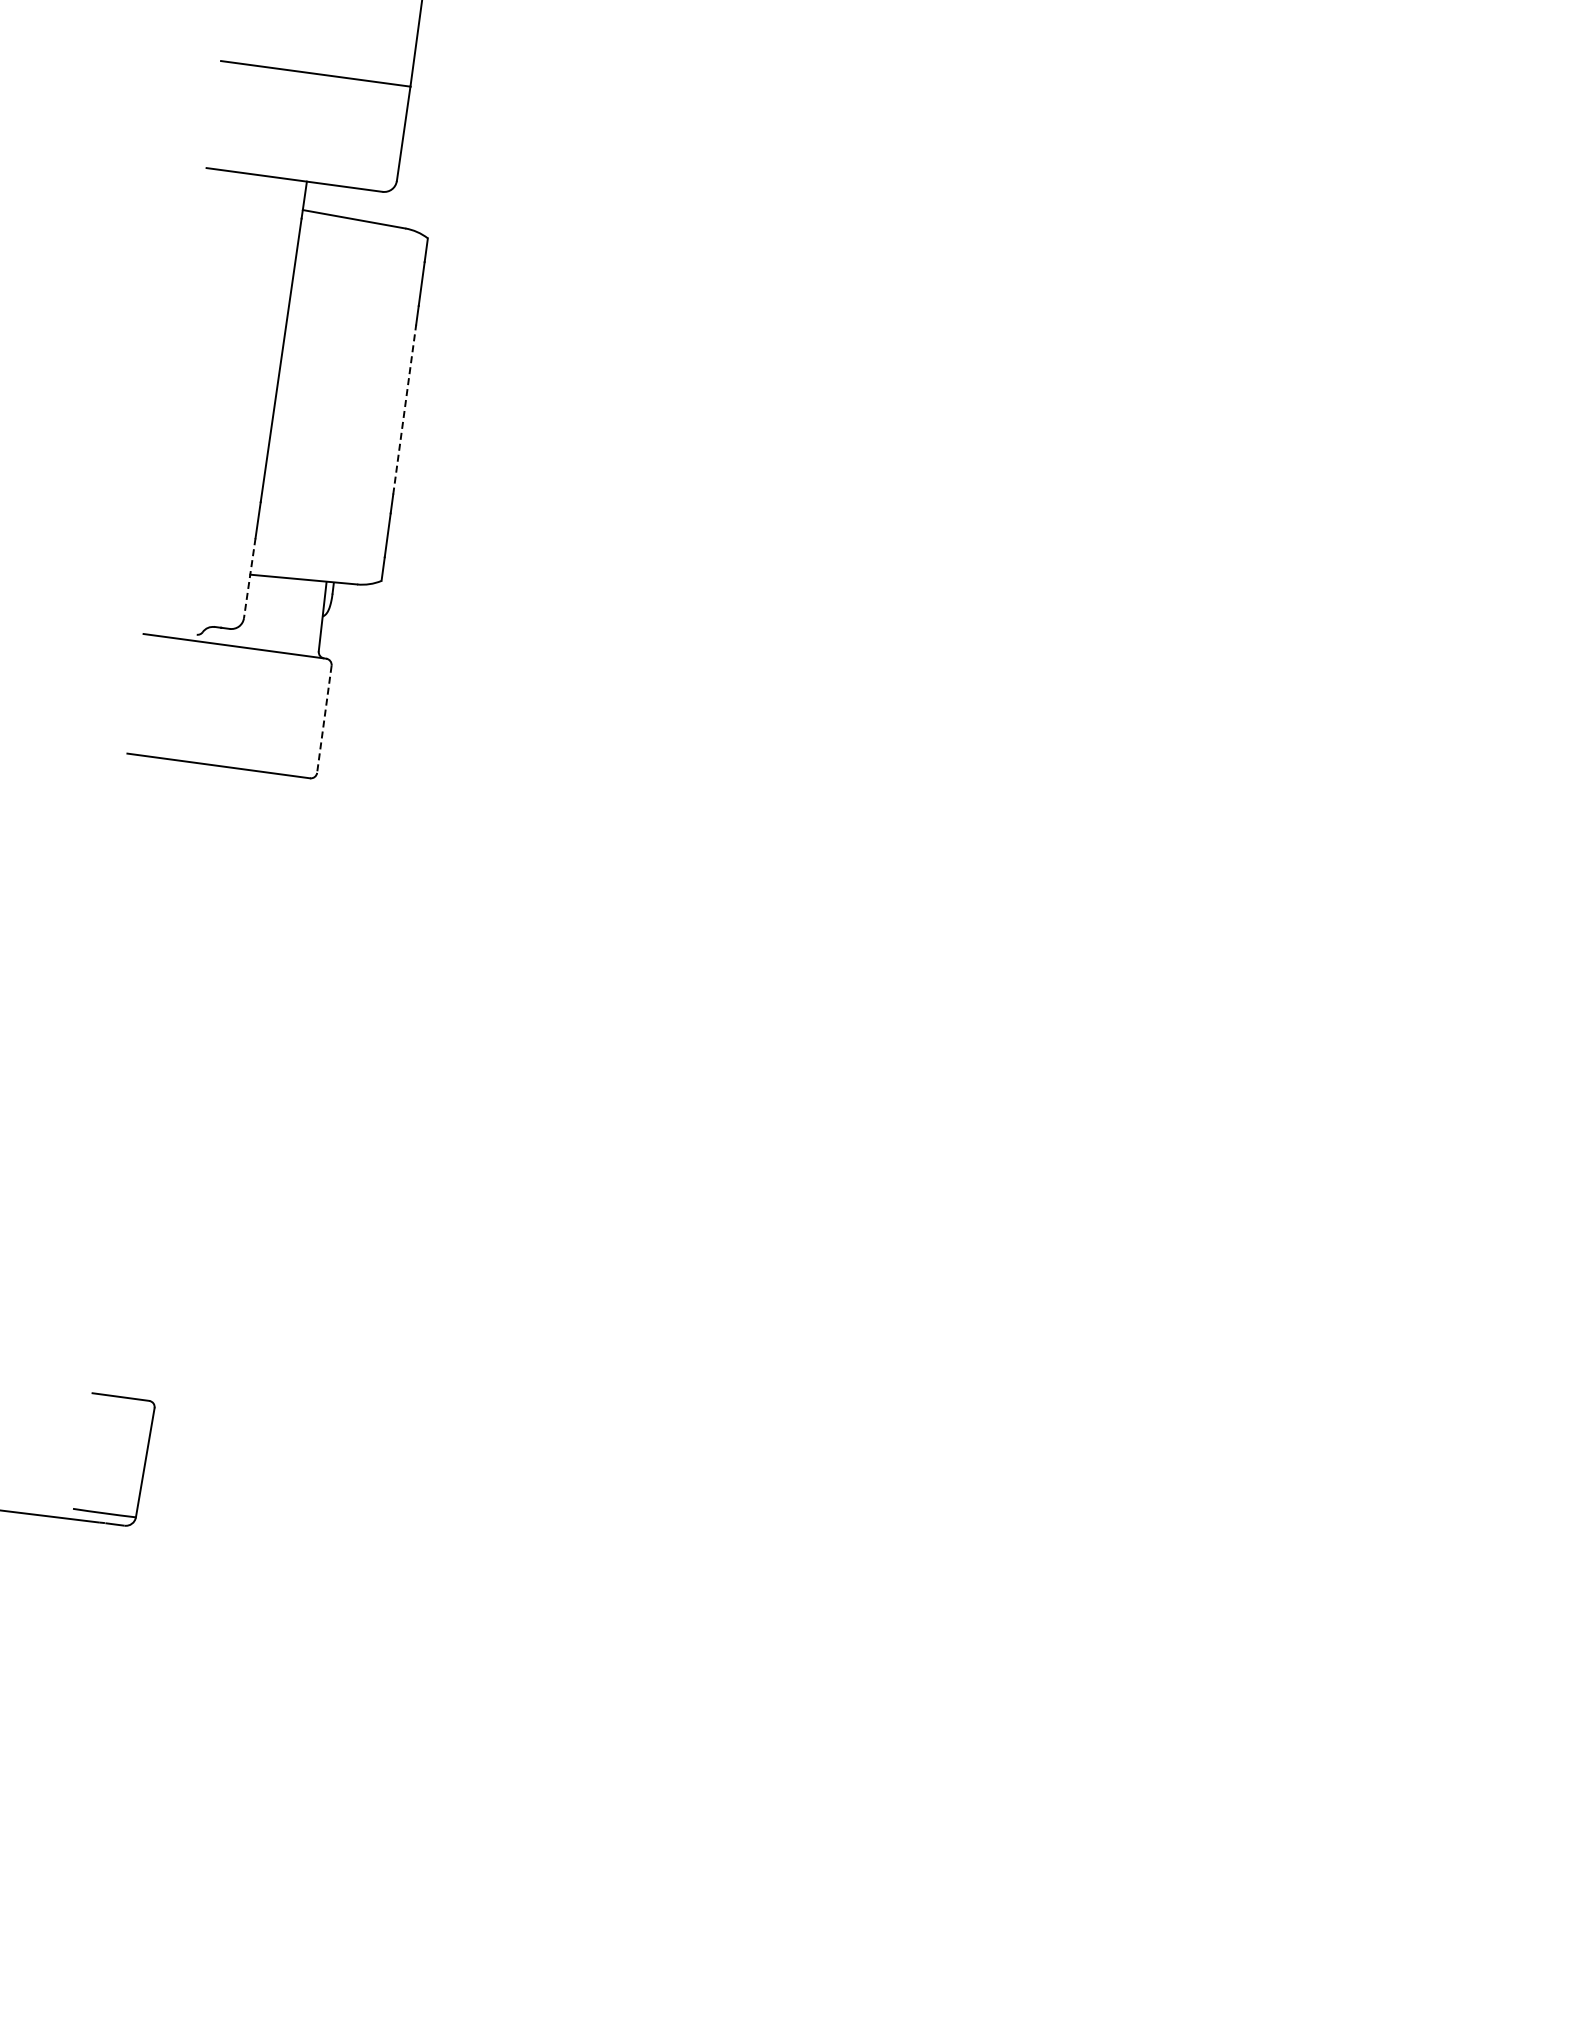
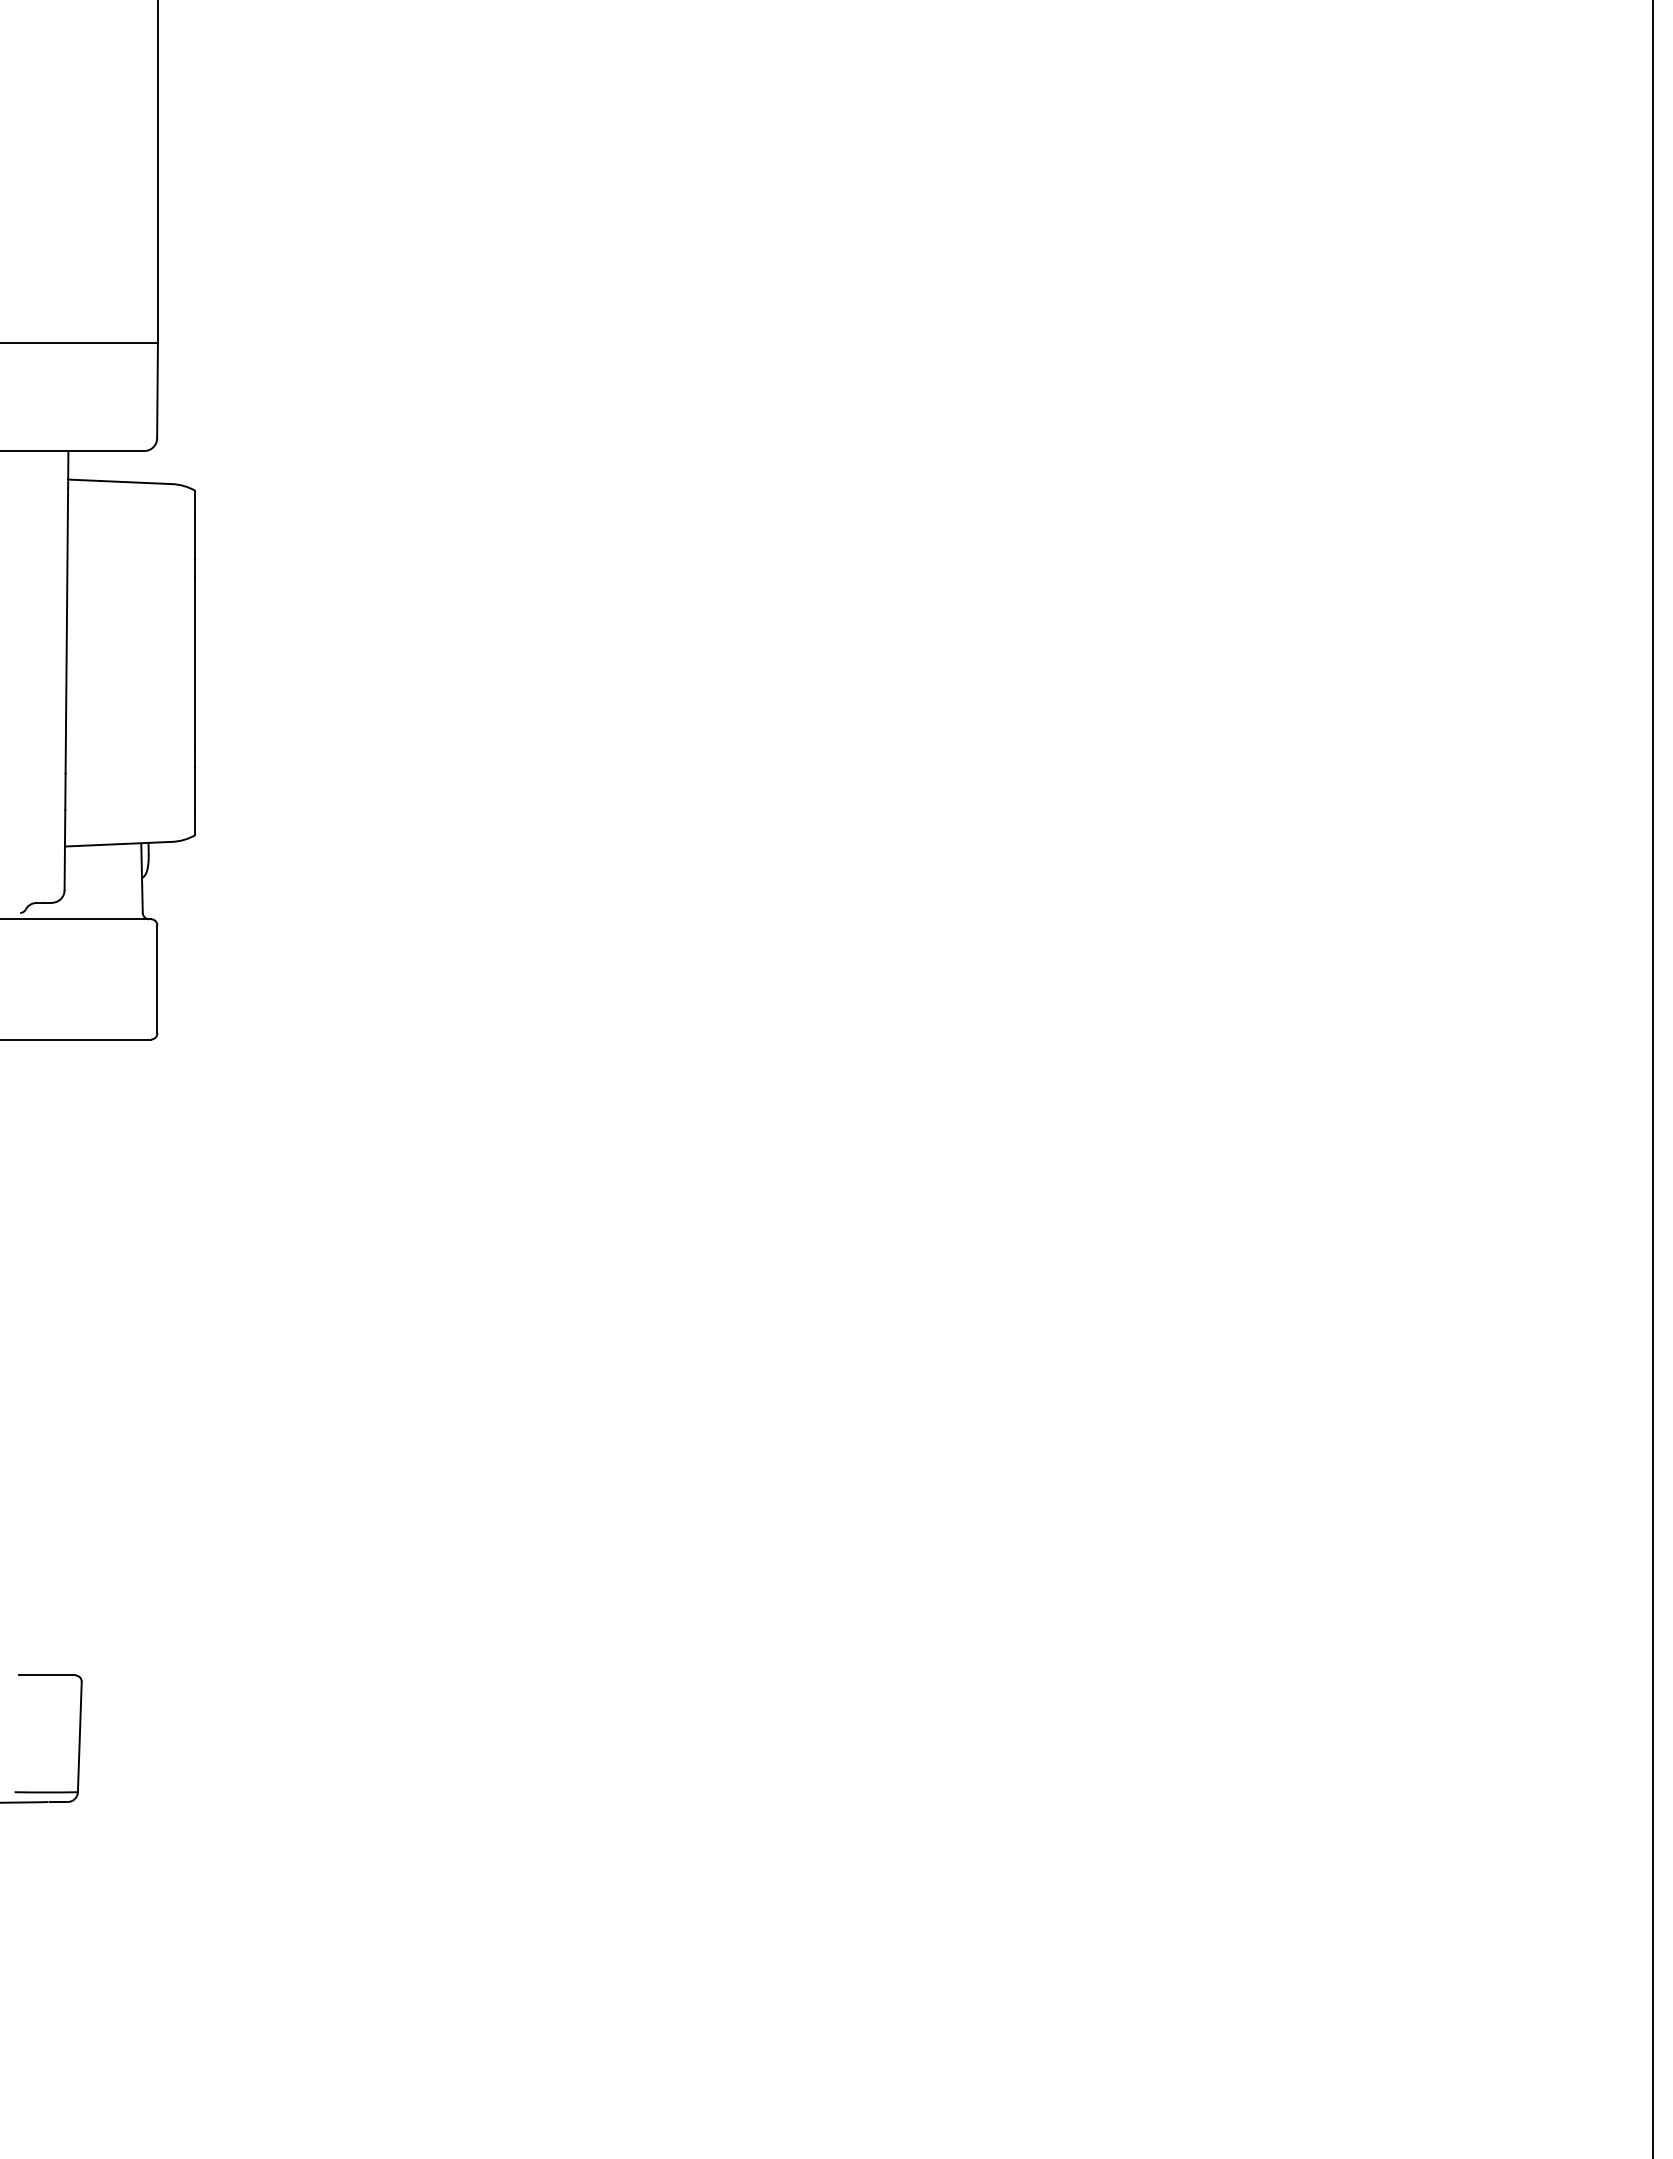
line: (404, 409) -> (195, 662), dashed -> solid
line: (249, 578) -> (64, 850), dashed -> solid
line: (324, 719) -> (157, 979), dashed -> solid

